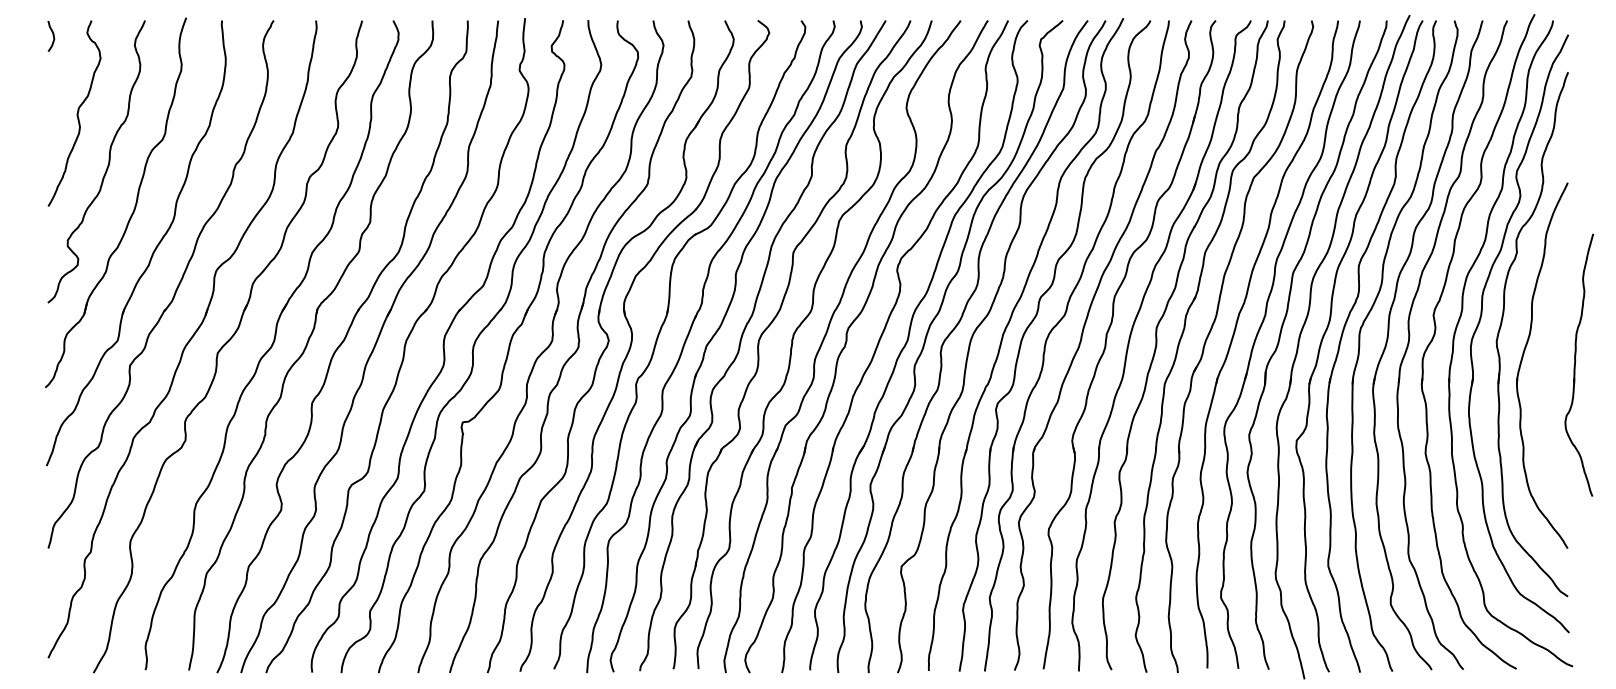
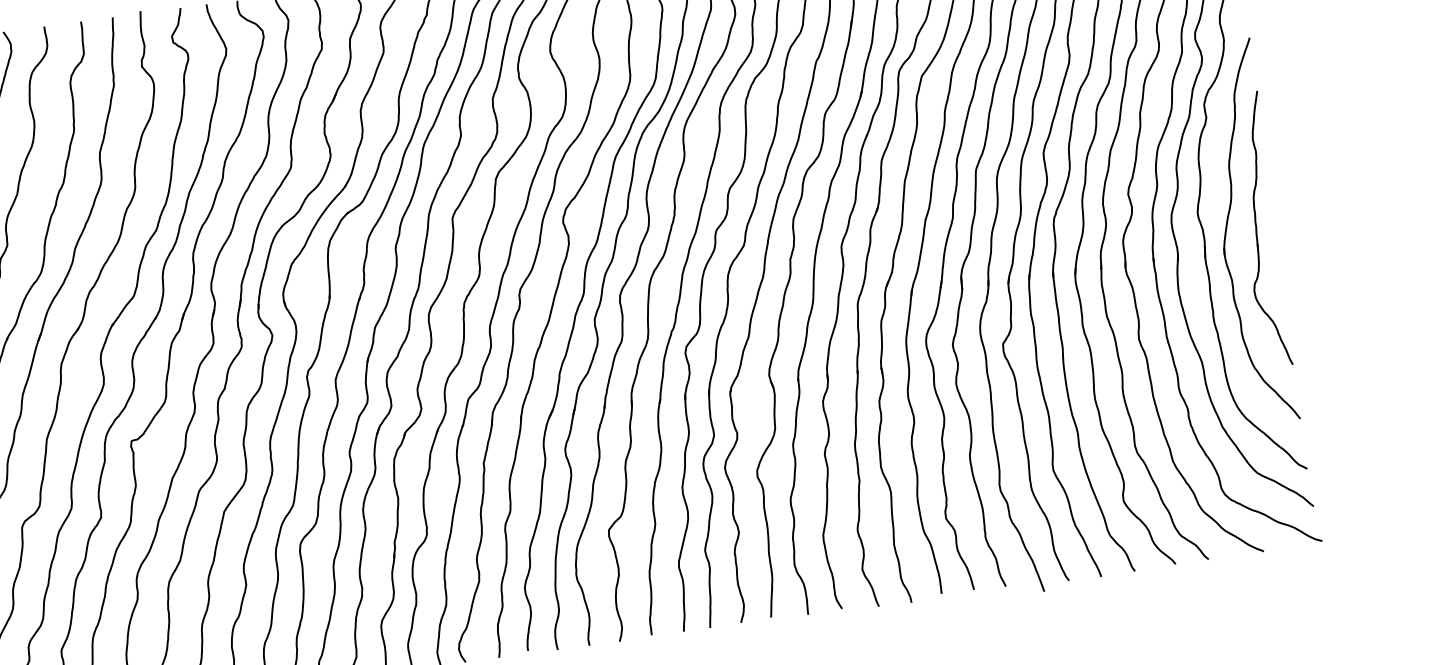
part: (1578, 364) -> (1260, 229), moved

